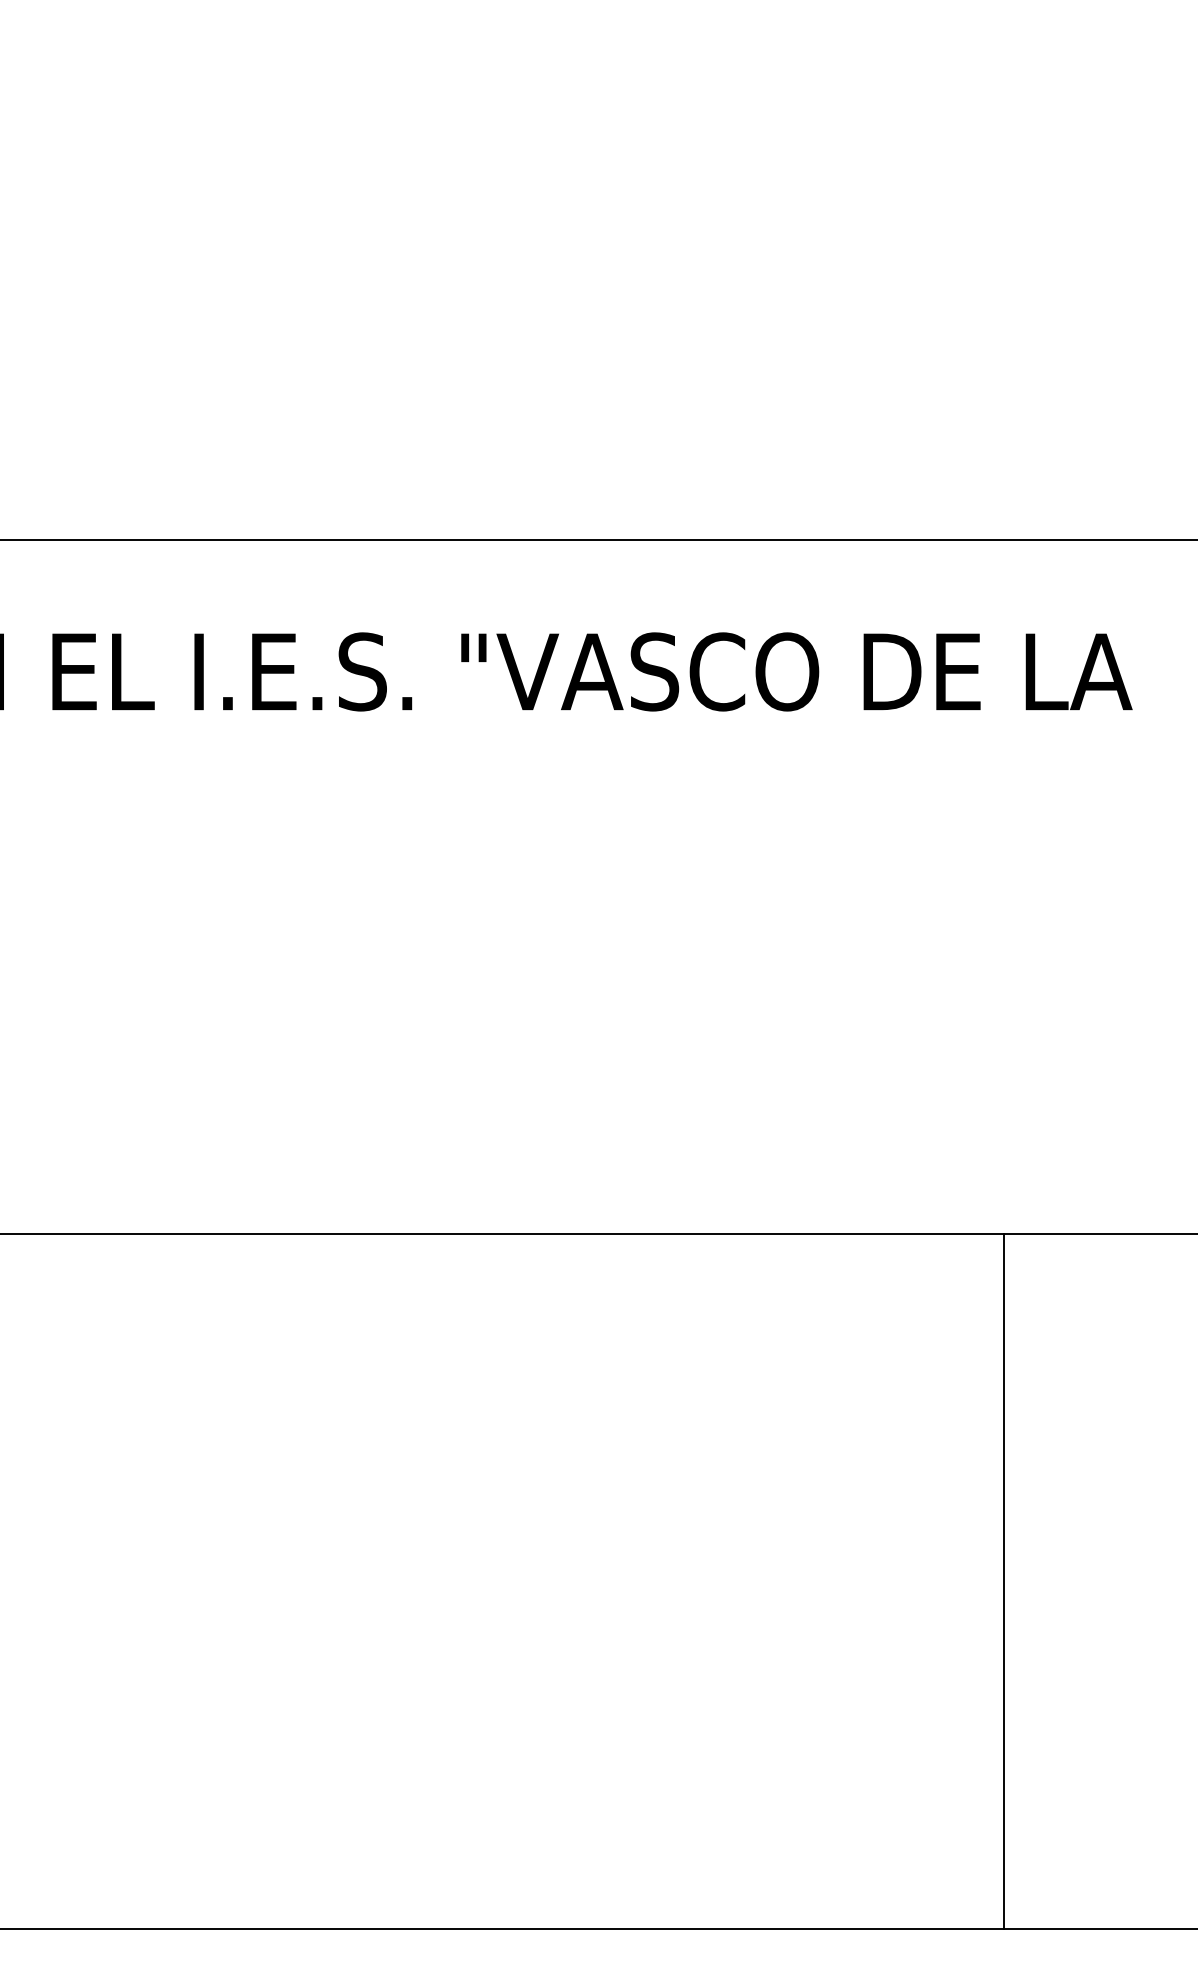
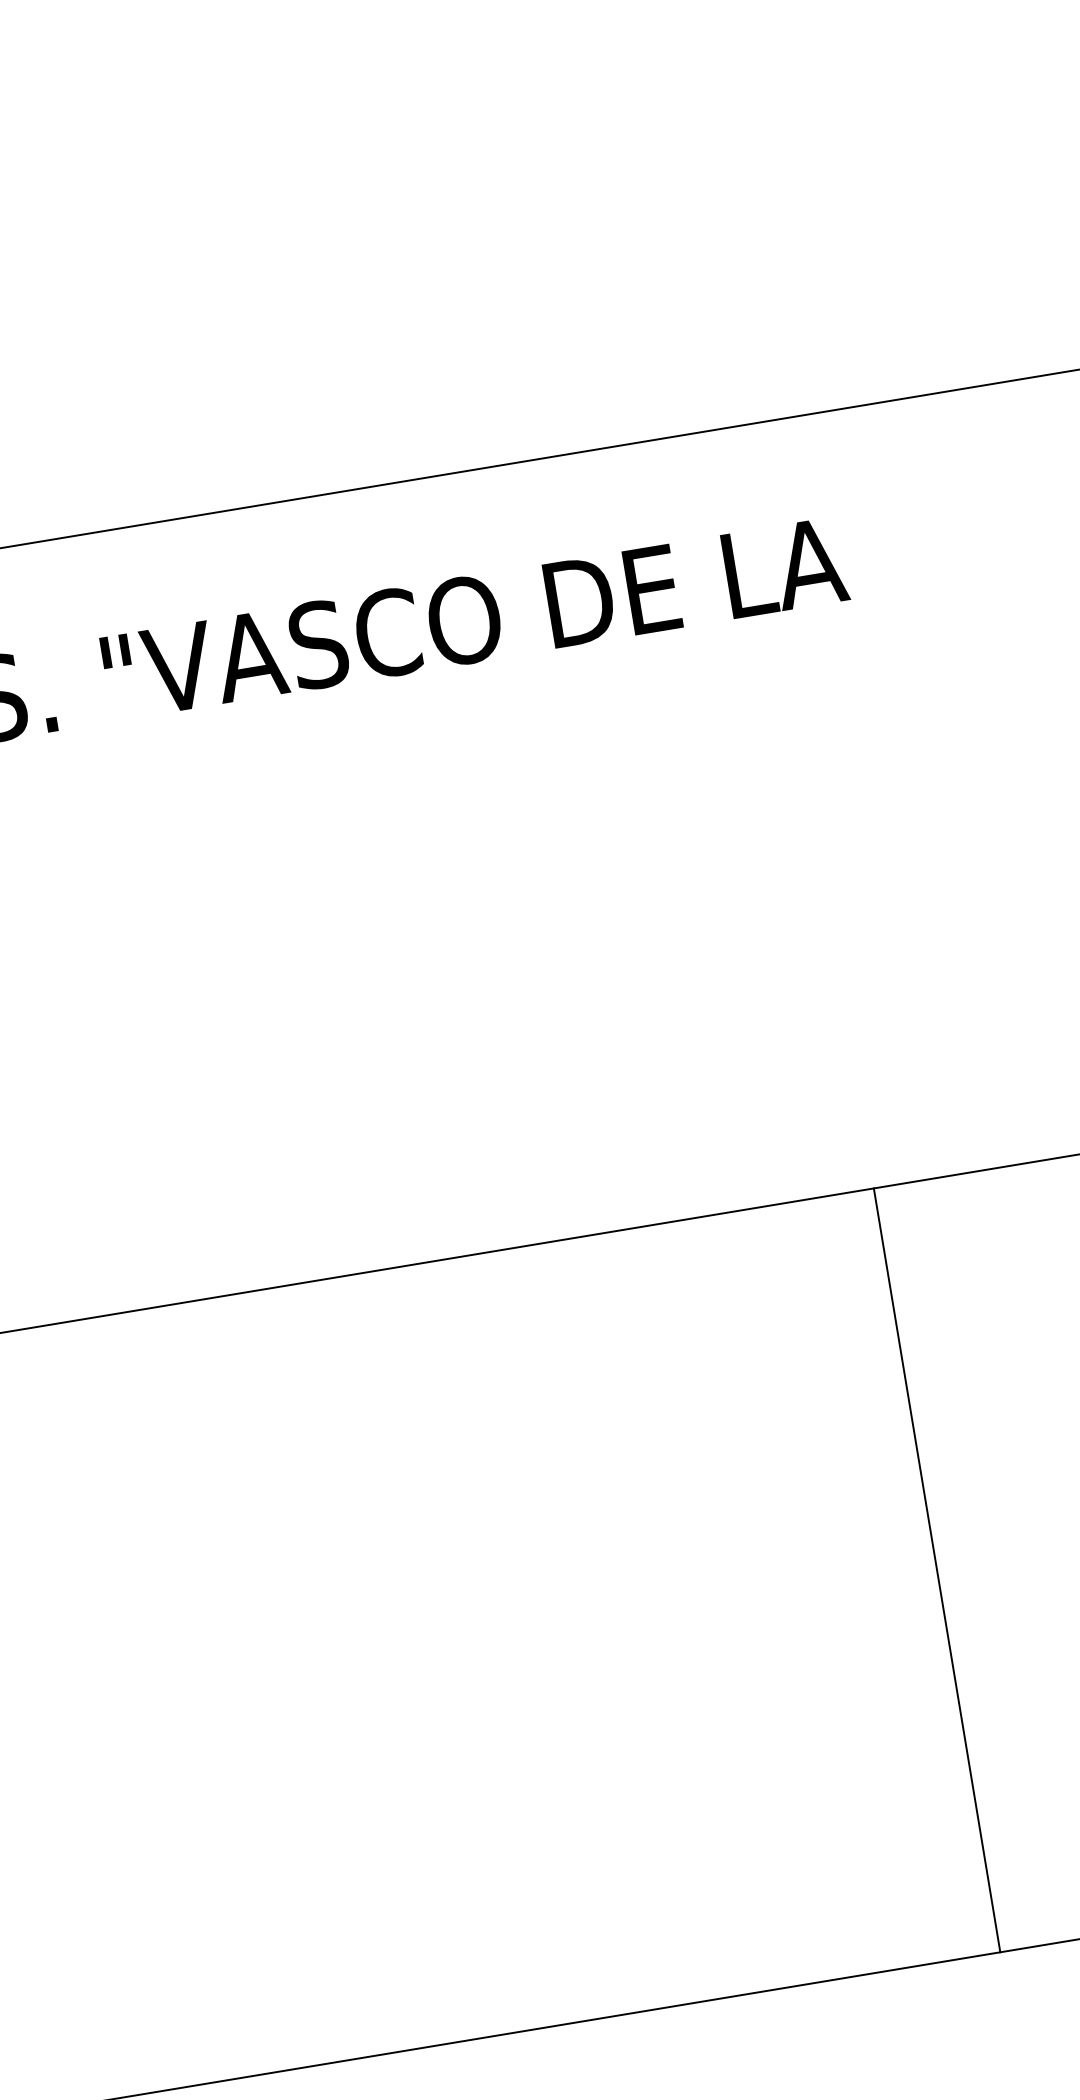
line: (1004, 1581) -> (937, 1570), moved

